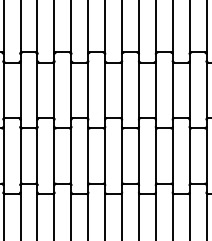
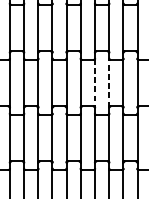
line: (138, 89) -> (108, 82), solid -> dashed
line: (122, 90) -> (95, 83), solid -> dashed

